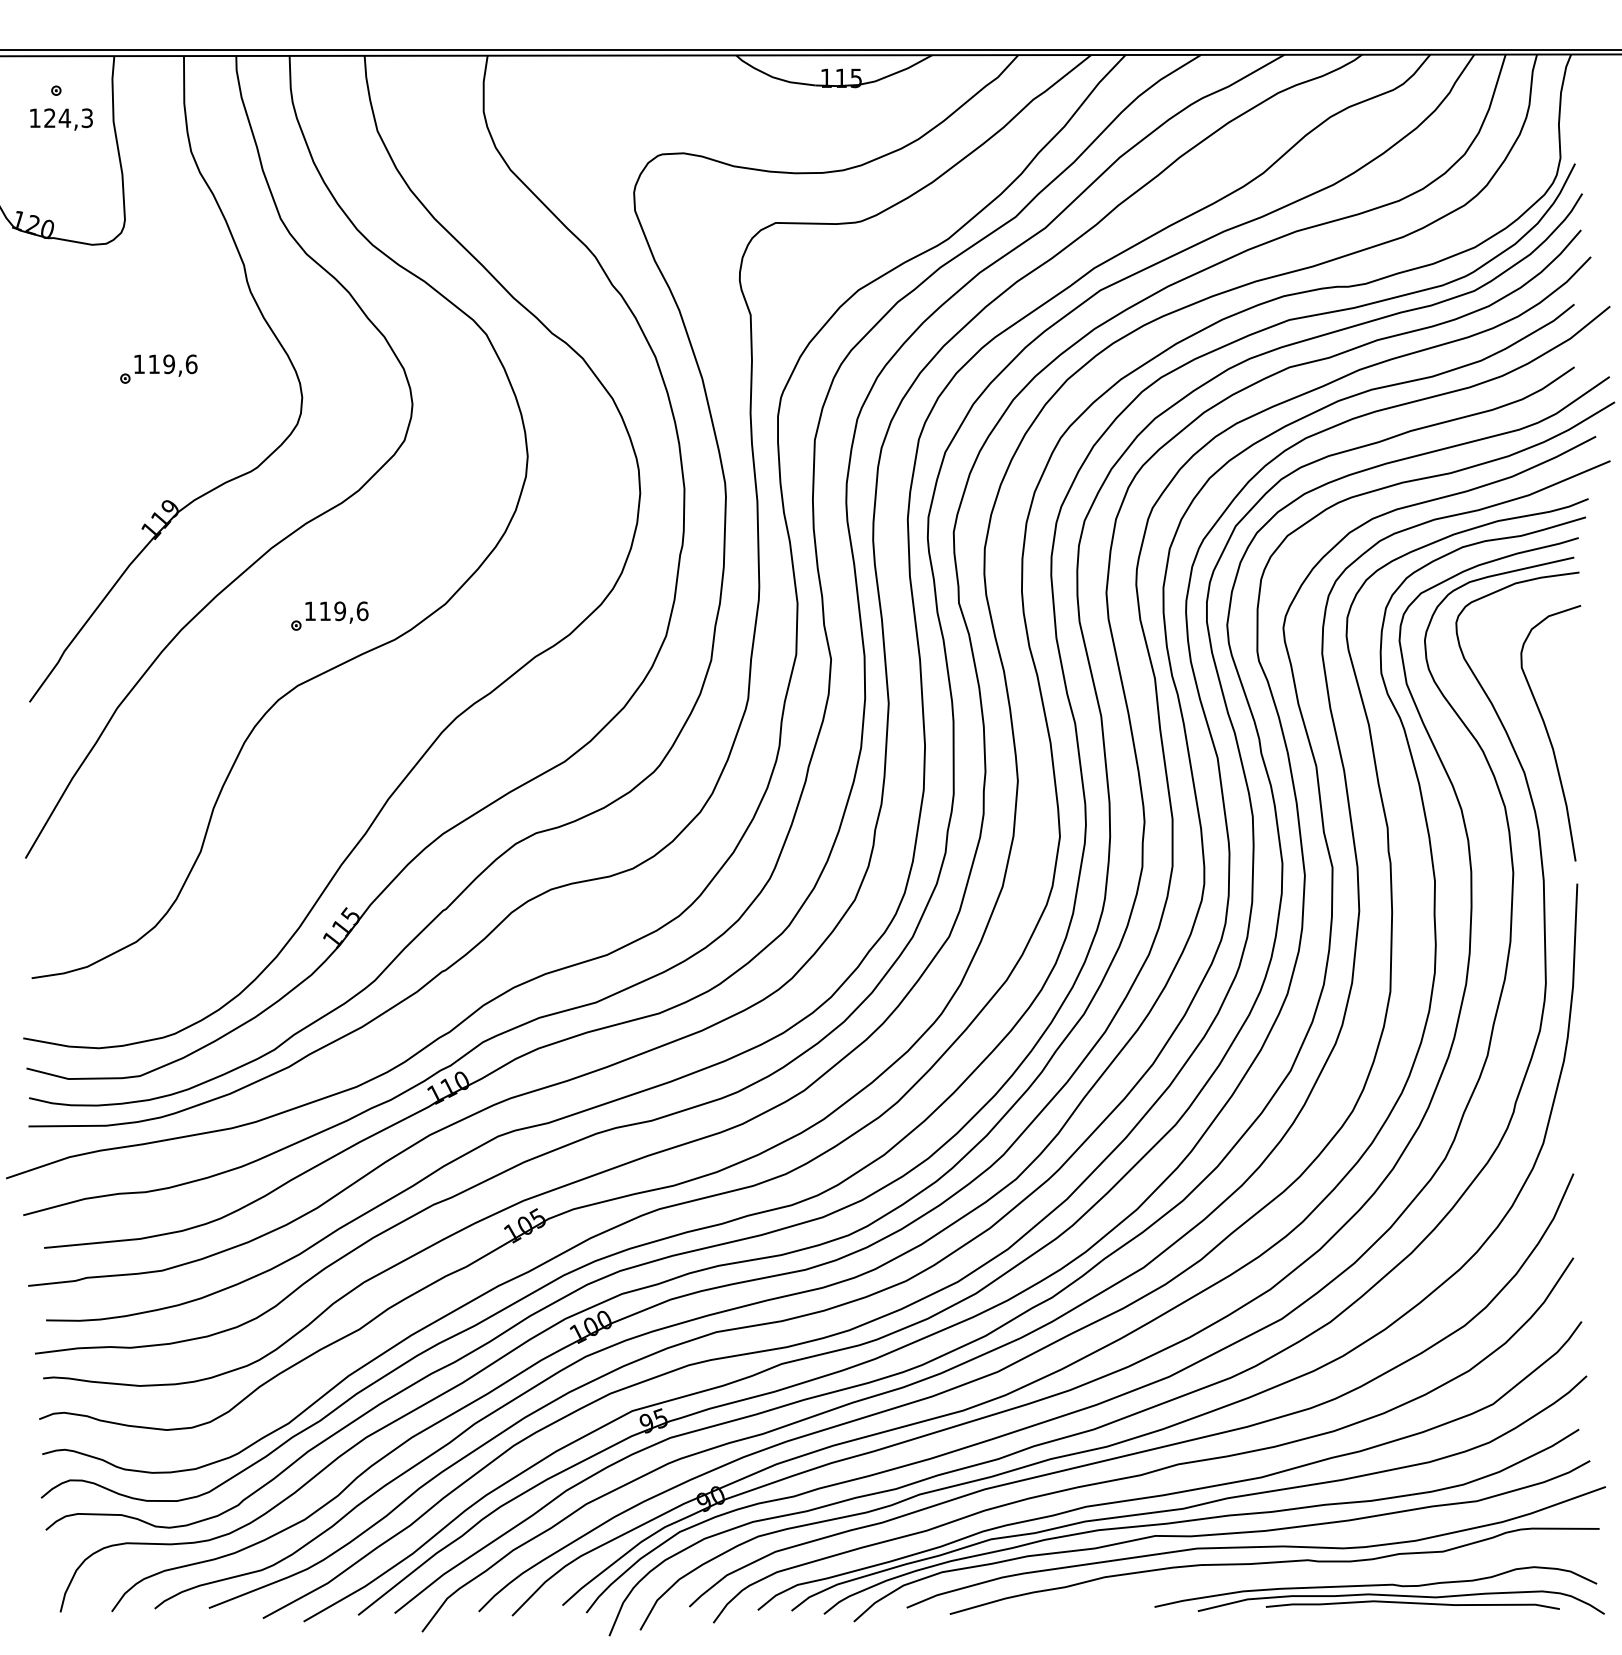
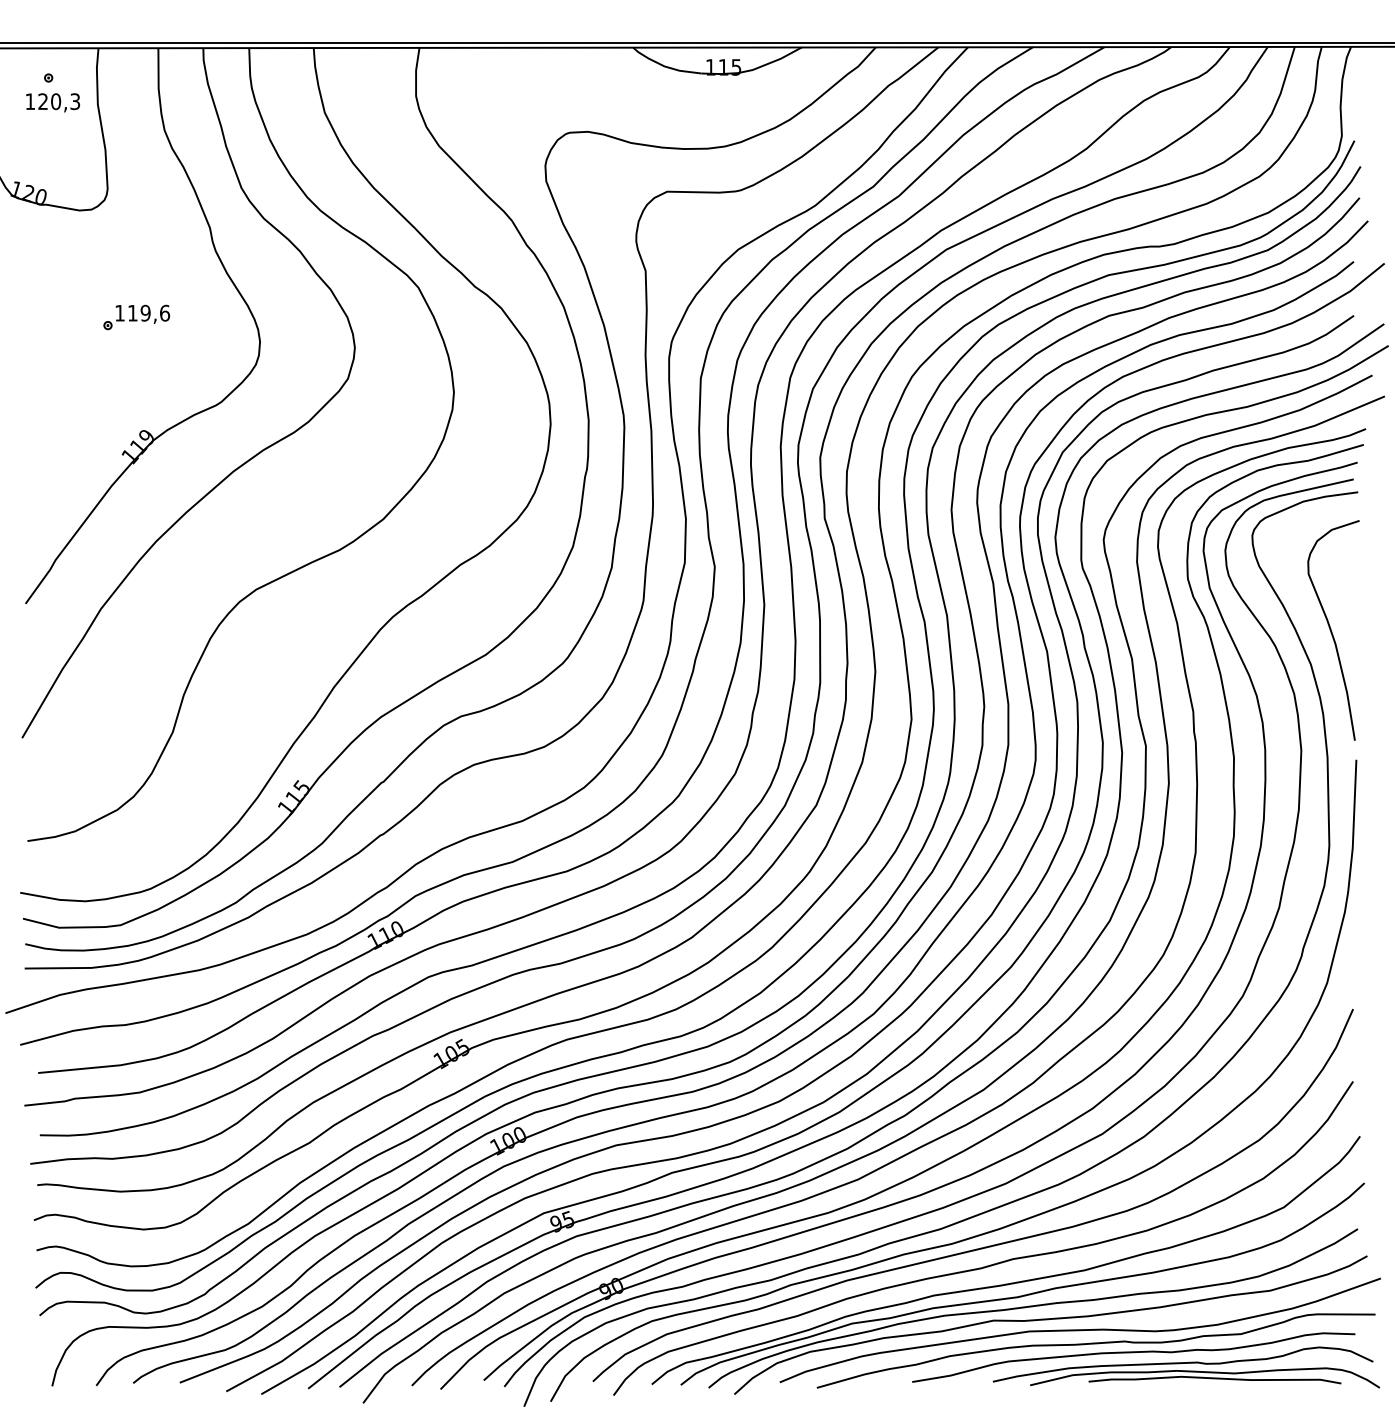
text: (64, 117) -> (55, 101), 124,3 -> 120,3
part: (329, 615) -> (283, 529), removed
curve: (1318, 1573) -> (1133, 1352), added

